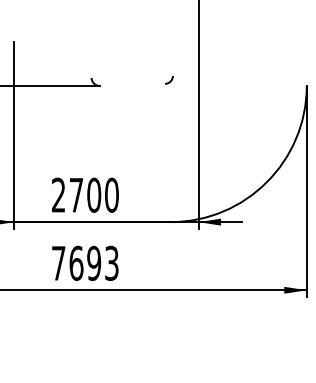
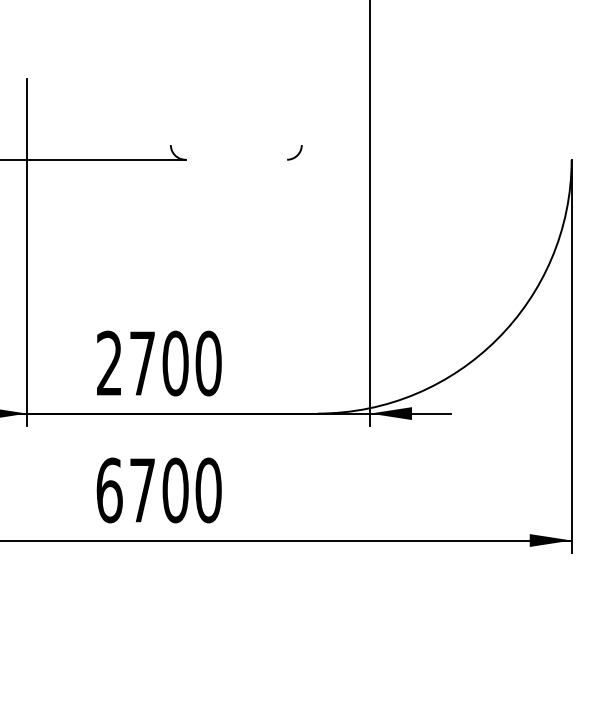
arc: (170, 80) -> (297, 153), moved
text: (84, 262) -> (157, 488), 7693 -> 6700

